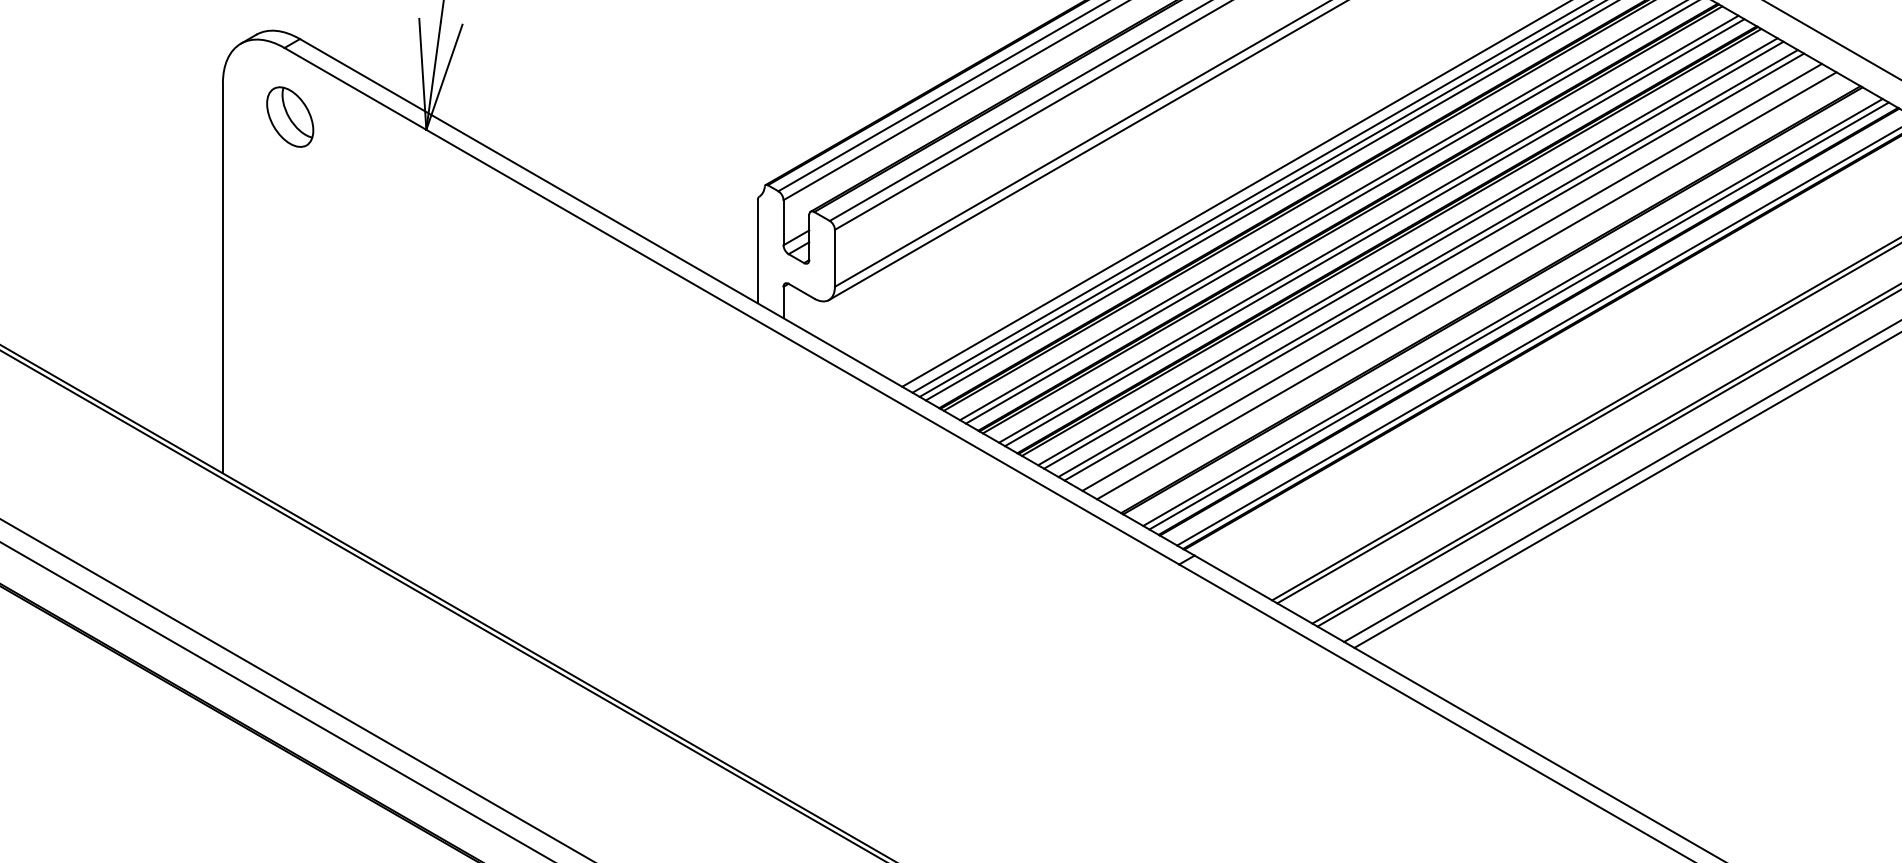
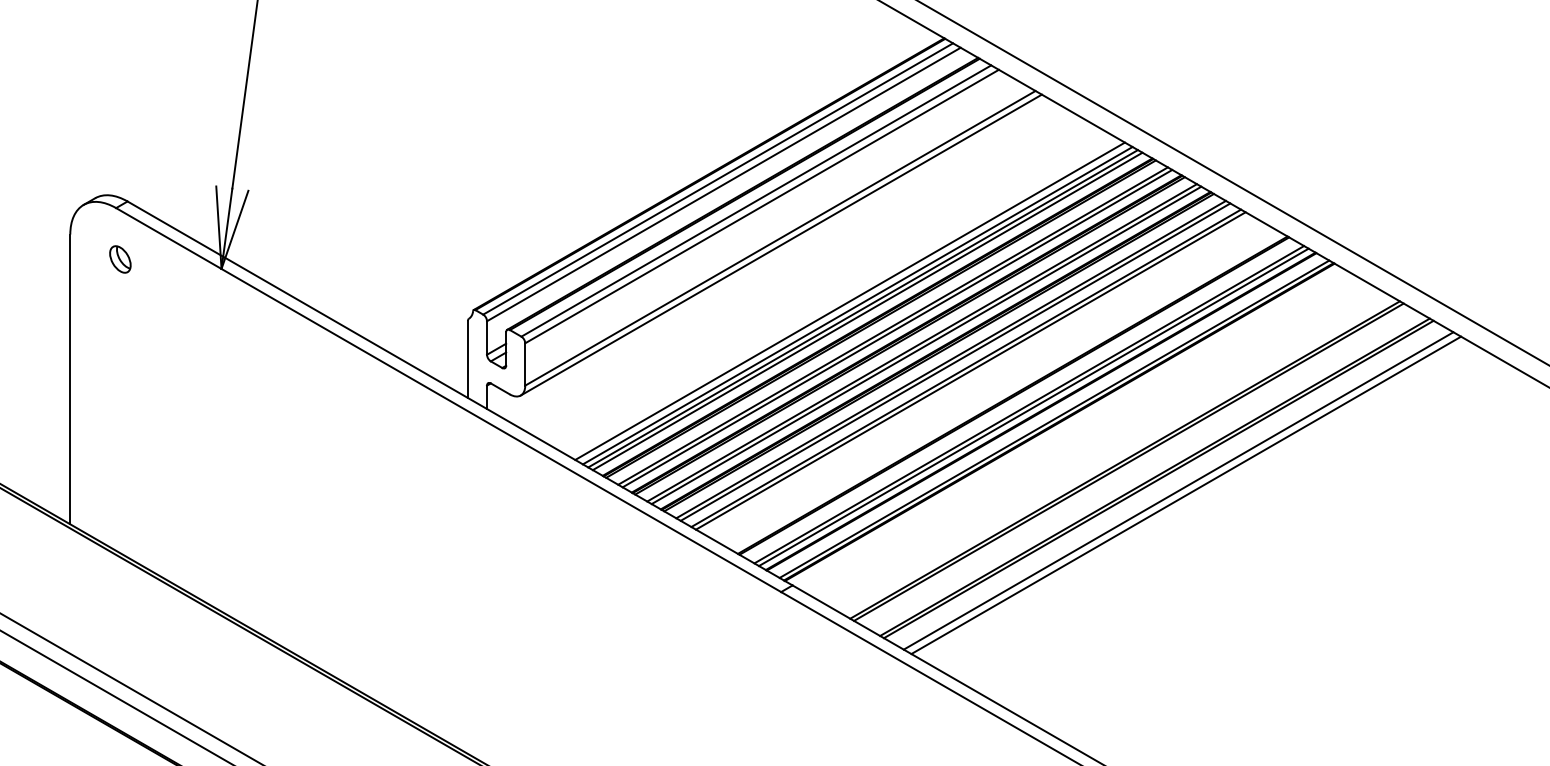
part: (290, 117) -> (120, 259), size x0.6
line: (1451, 277) -> (983, 378), removed
line: (1466, 285) -> (994, 384), removed

